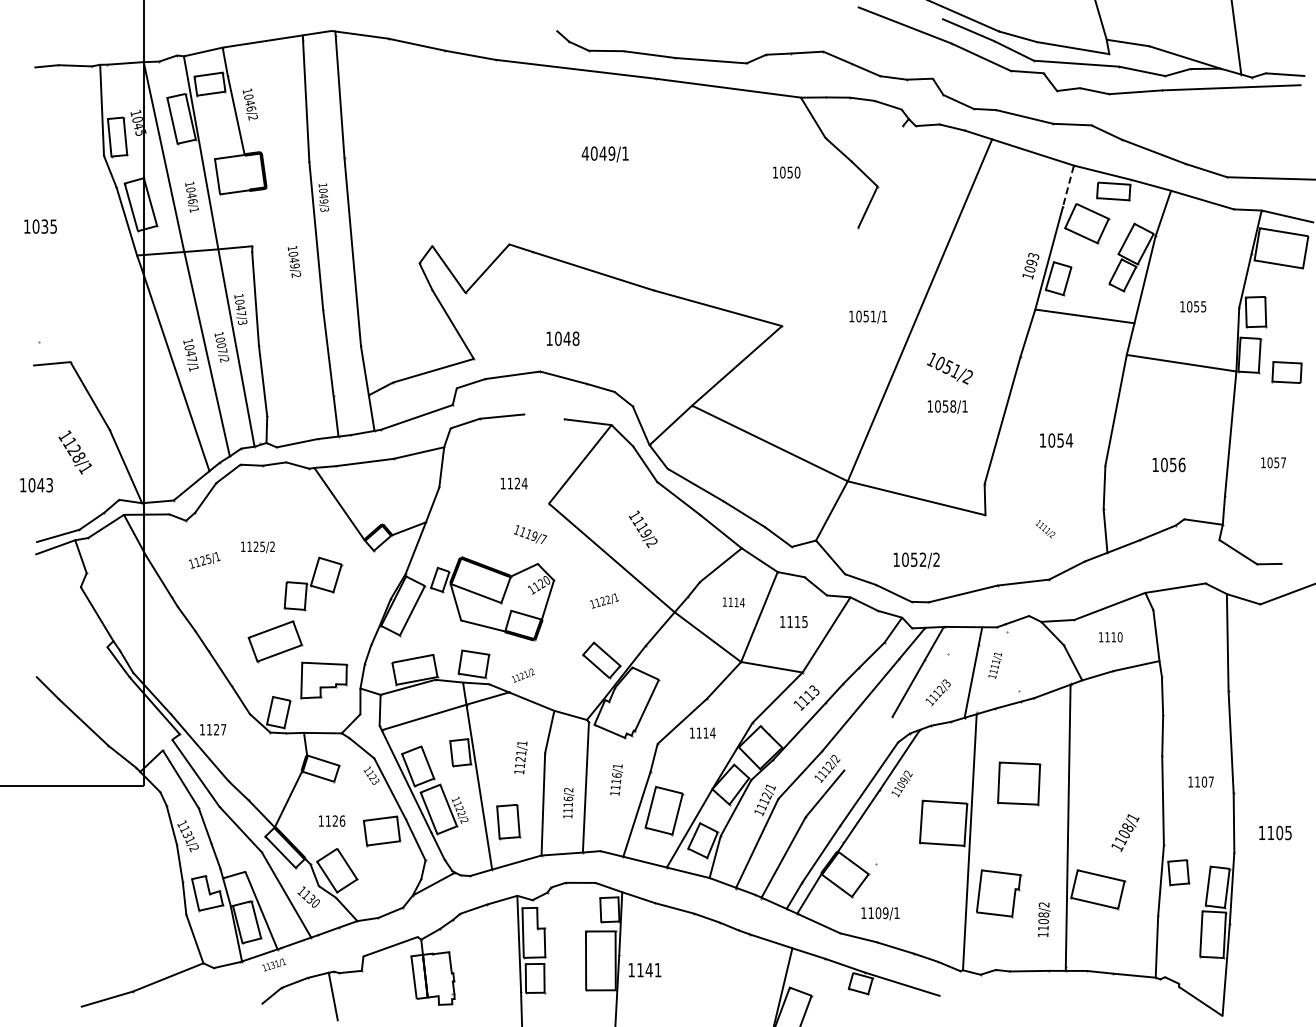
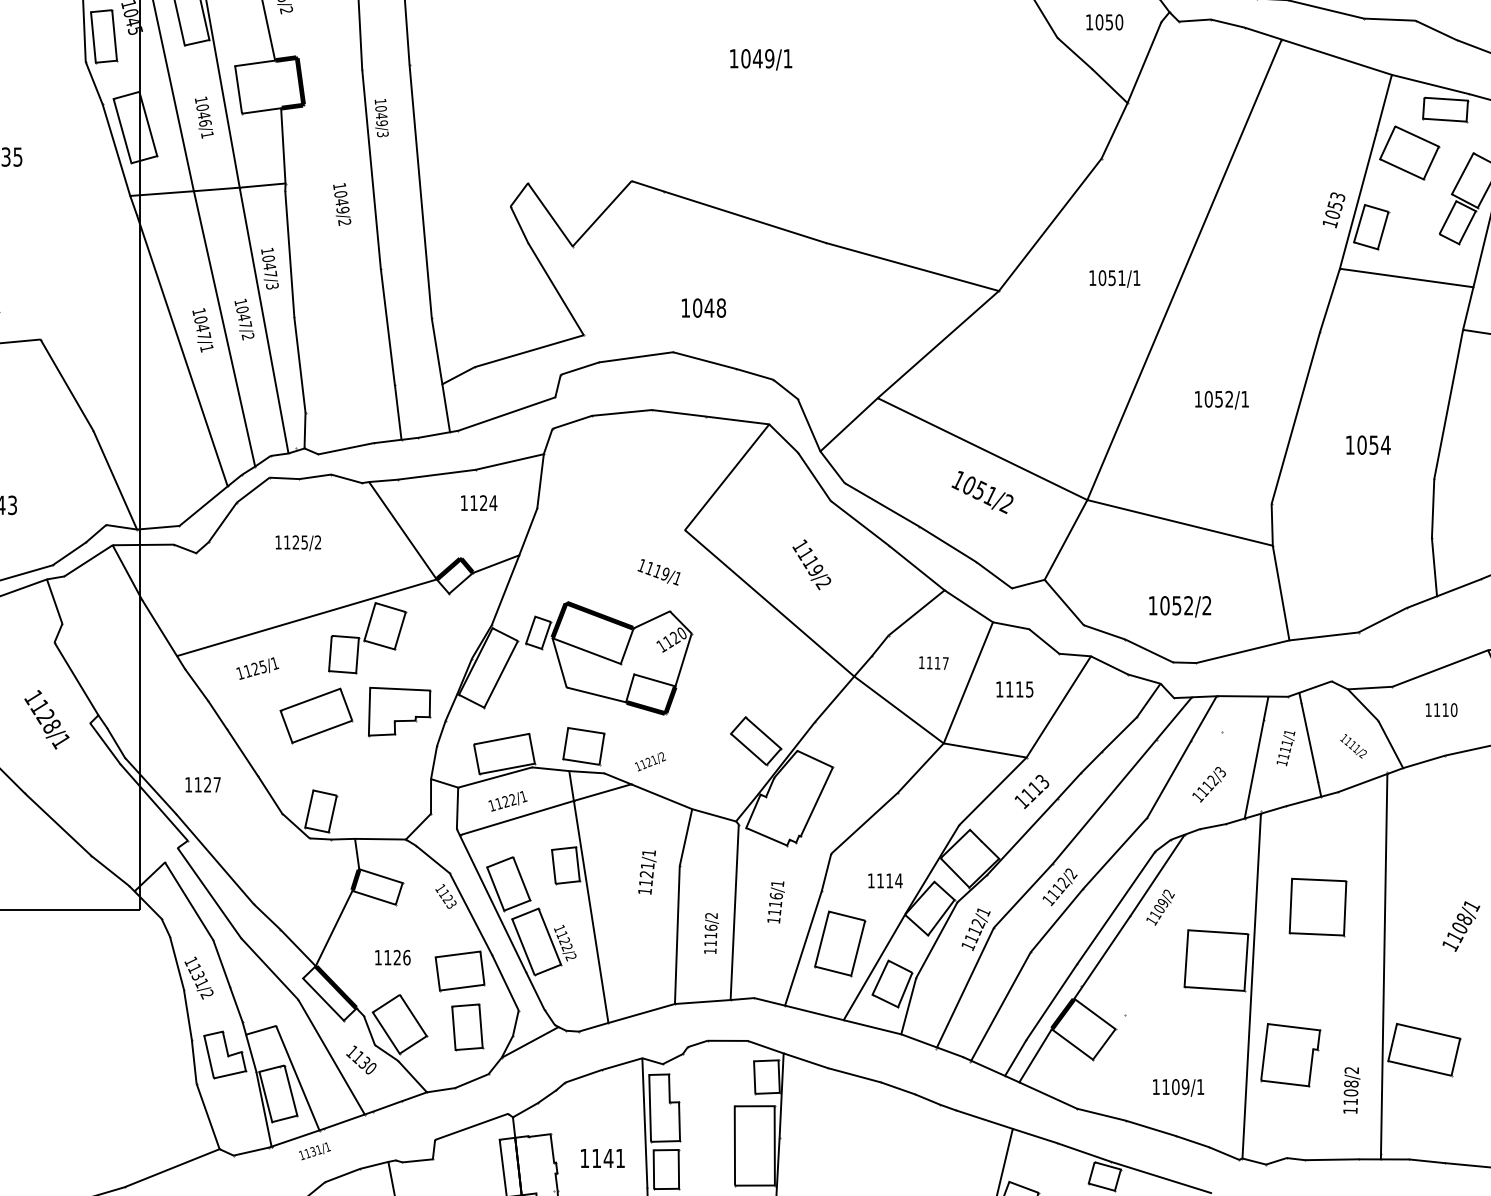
text: (585, 153) -> (734, 58), 4049/1 -> 1049/1
line: (889, 156) -> (1143, 62), added
text: (786, 172) -> (1104, 22), moved
line: (1068, 186) -> (1384, 103), dashed -> solid
line: (250, 217) -> (282, 144), added
text: (1031, 262) -> (1334, 205), 1093 -> 1053
line: (819, 276) -> (1049, 224), added
text: (221, 345) -> (243, 317), 1007/2 -> 1047/2
text: (949, 368) -> (981, 492), moved
text: (953, 406) -> (1229, 399), 1058/1 -> 1052/1
line: (543, 416) -> (677, 412), added
text: (74, 452) -> (45, 719), moved
text: (513, 483) -> (478, 503), moved
text: (1045, 529) -> (1353, 746), moved
text: (543, 539) -> (677, 578), 1119/7 -> 1119/1
text: (257, 547) -> (297, 543), moved
line: (991, 549) -> (1280, 591), added
text: (204, 560) -> (257, 668), moved
line: (268, 568) -> (307, 617), added
text: (604, 600) -> (507, 800), moved
text: (742, 602) -> (945, 663), 1114 -> 1117
line: (1013, 663) -> (1310, 745), added
part: (324, 680) -> (400, 711), moved
text: (213, 729) -> (203, 784), moved
text: (702, 732) -> (884, 880), moved
line: (868, 743) -> (1115, 853), added
part: (508, 822) -> (467, 1028), moved
text: (1125, 832) -> (1461, 925), moved
text: (880, 913) -> (1178, 1087), moved
text: (644, 970) -> (602, 1158), moved

